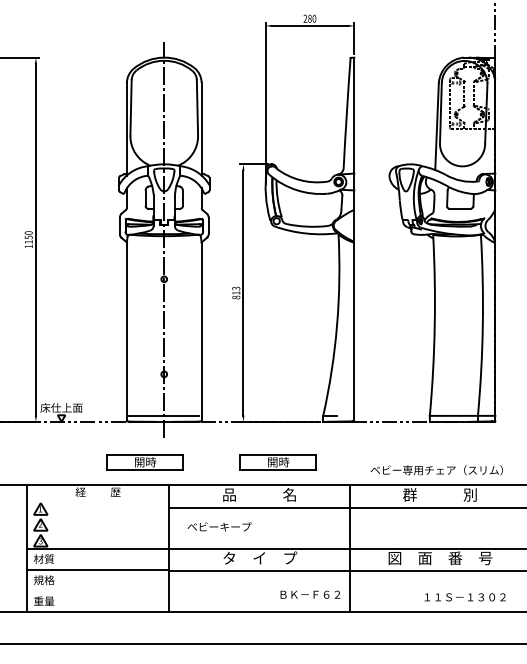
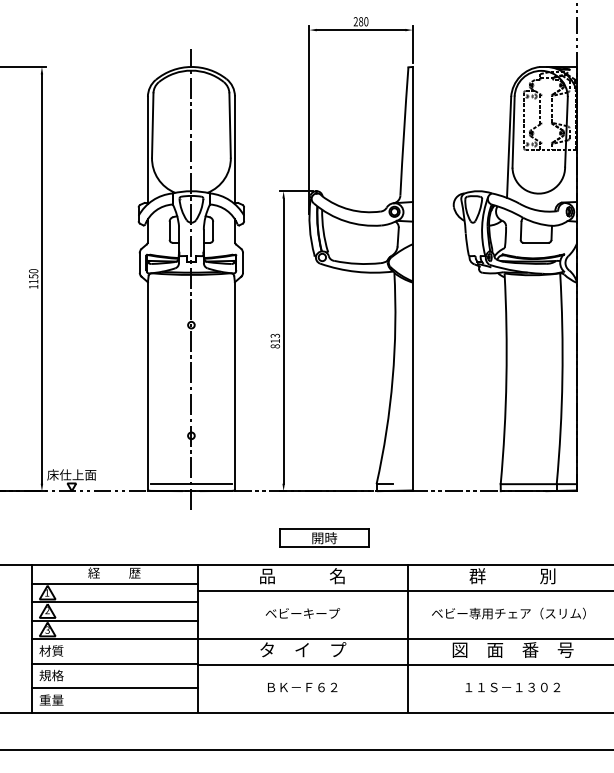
part: (145, 461) -> (169, 537), removed
text: (436, 470) -> (508, 613), moved
line: (98, 501) -> (114, 583), added
line: (98, 517) -> (114, 602), added
text: (220, 526) -> (303, 613), moved
line: (98, 532) -> (114, 620), added
line: (98, 591) -> (114, 688), added
text: (310, 594) -> (302, 687), moved
text: (464, 597) -> (512, 687), moved

